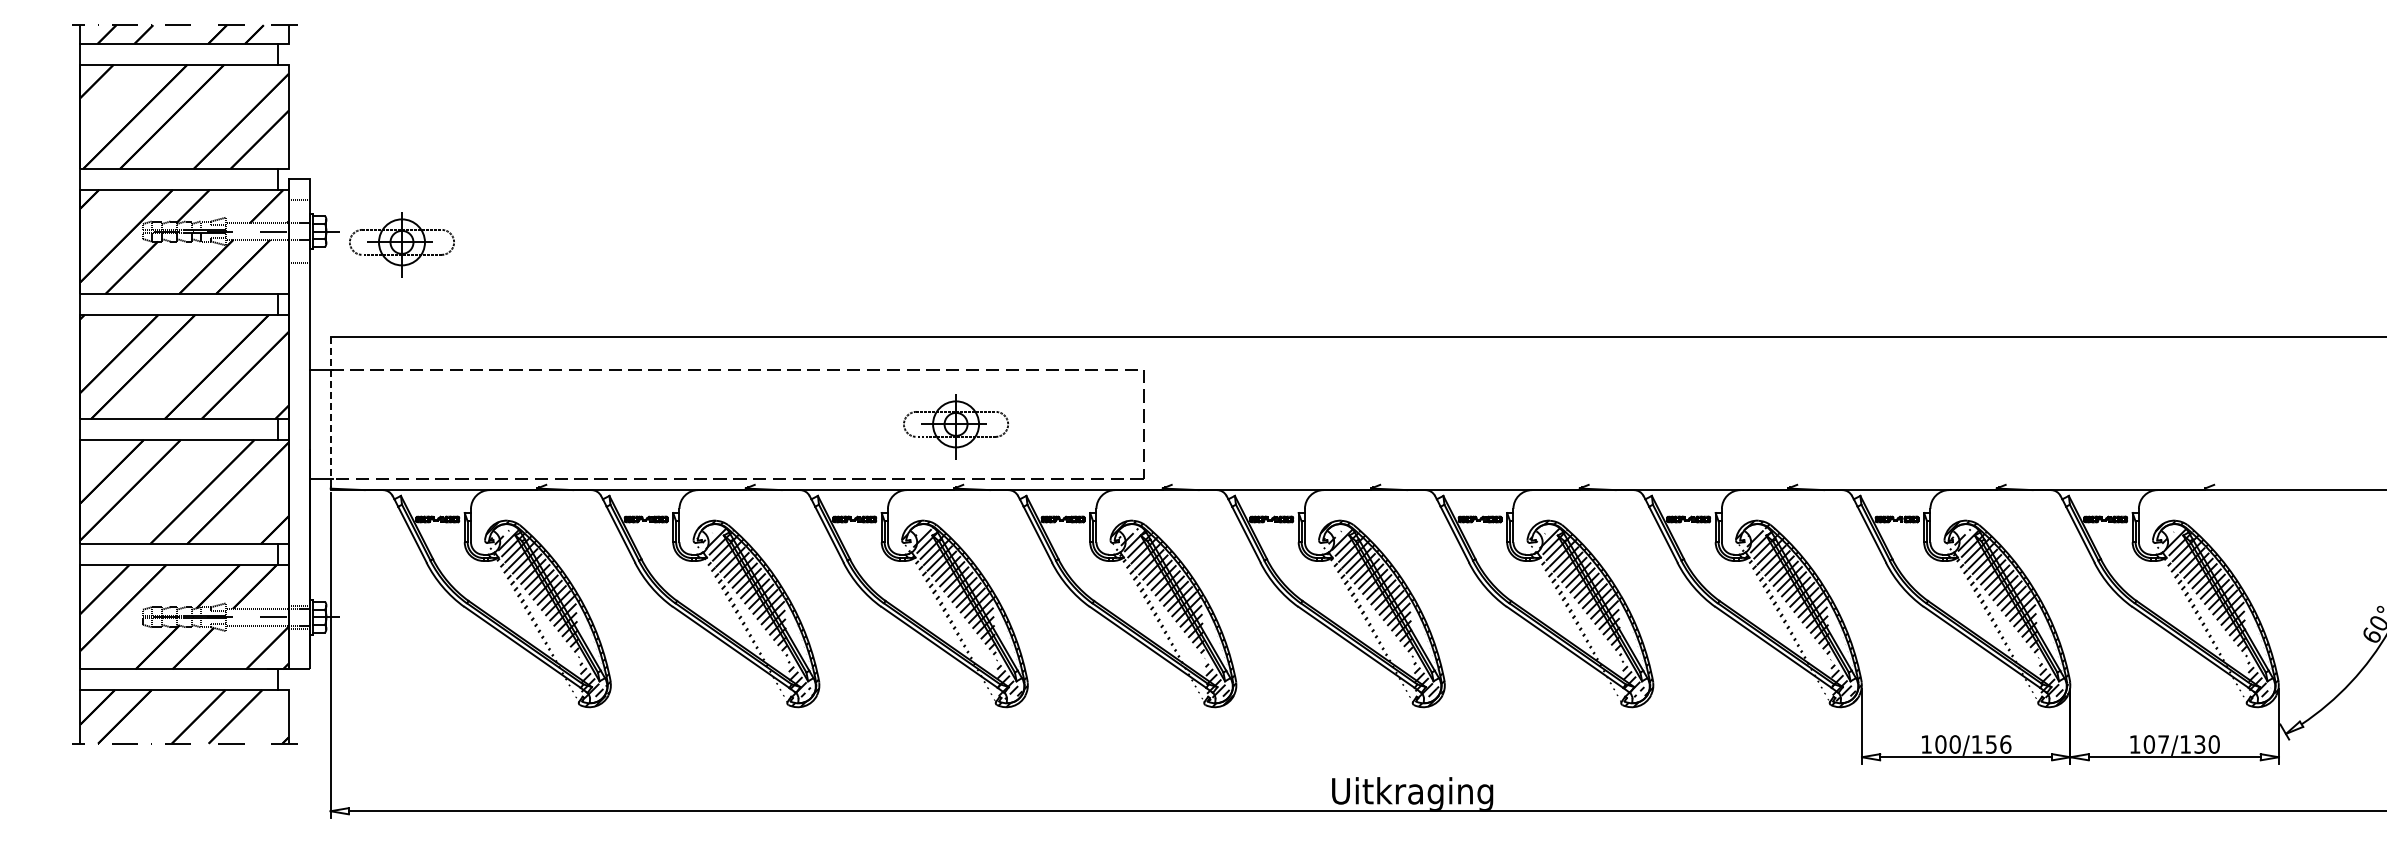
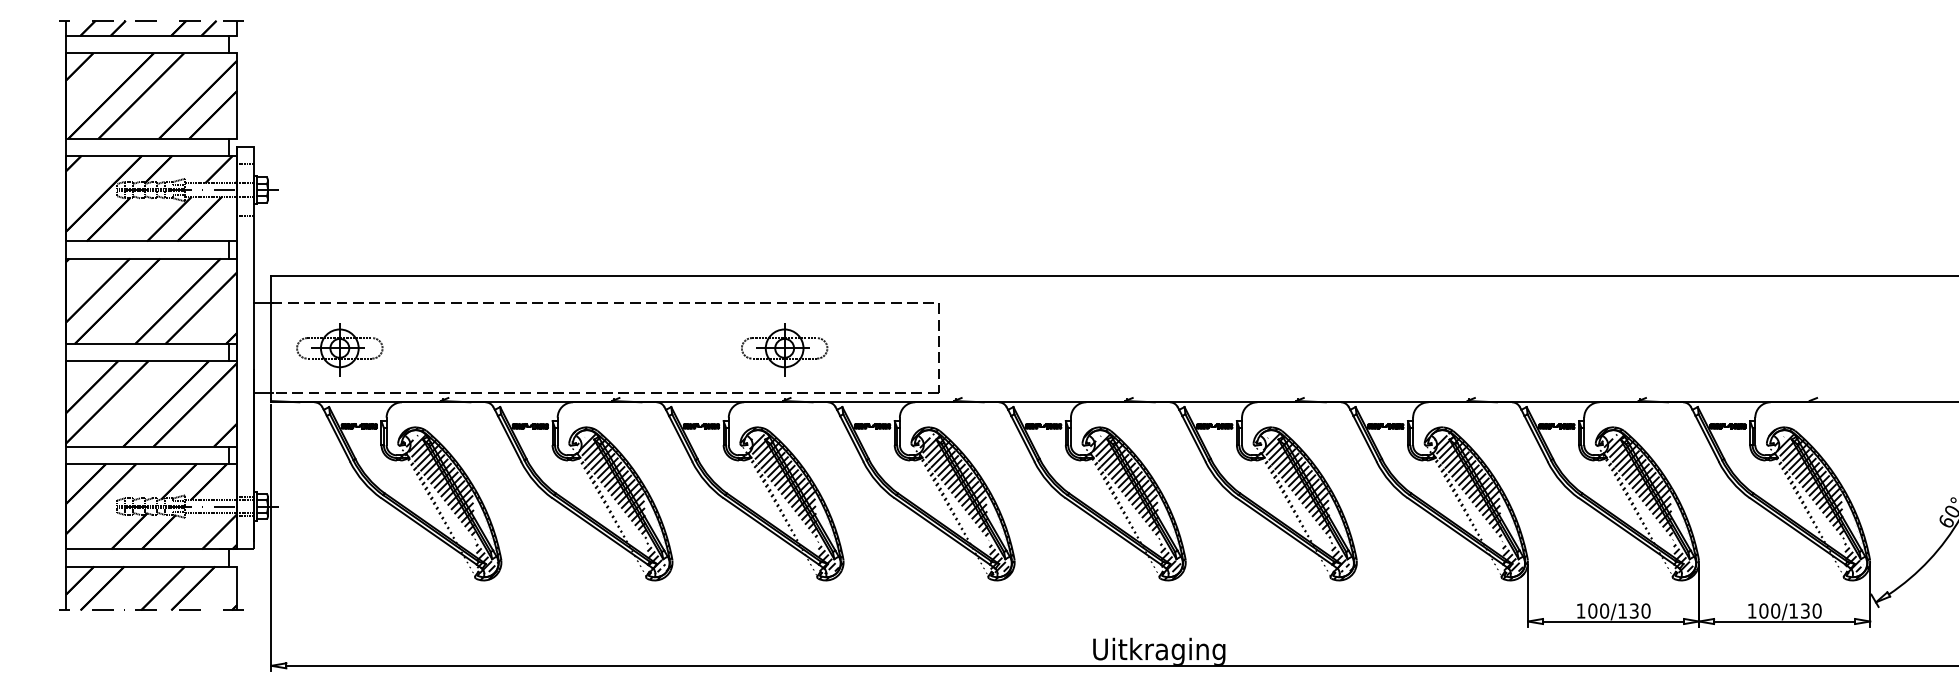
part: (401, 244) -> (339, 350), moved
line: (330, 413) -> (271, 339), dashed -> solid
text: (1998, 744) -> (1640, 611), 100/156 -> 100/130
text: (2163, 744) -> (1775, 611), 107/130 -> 100/130

